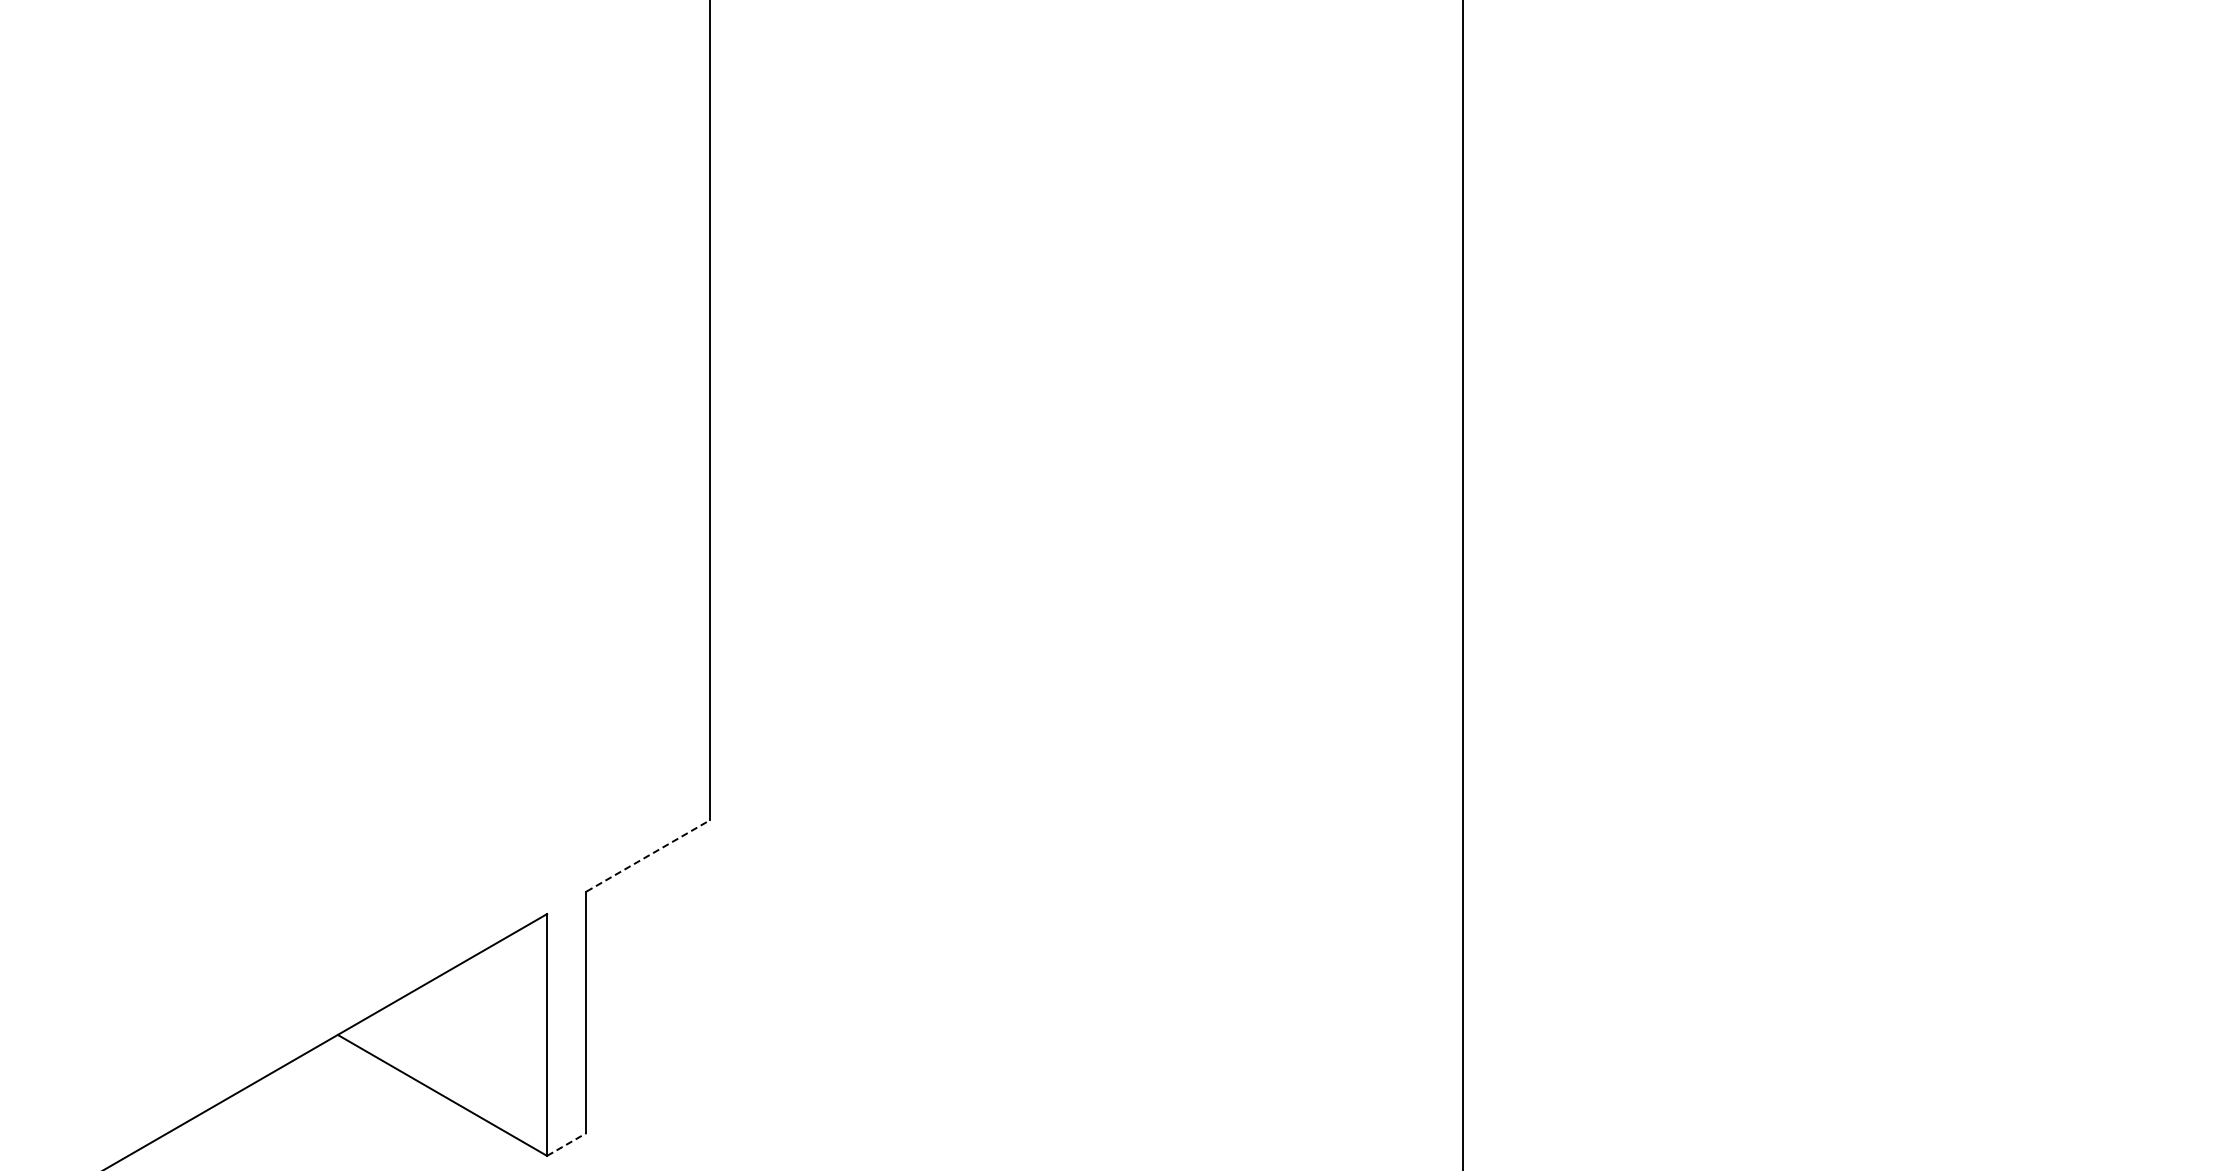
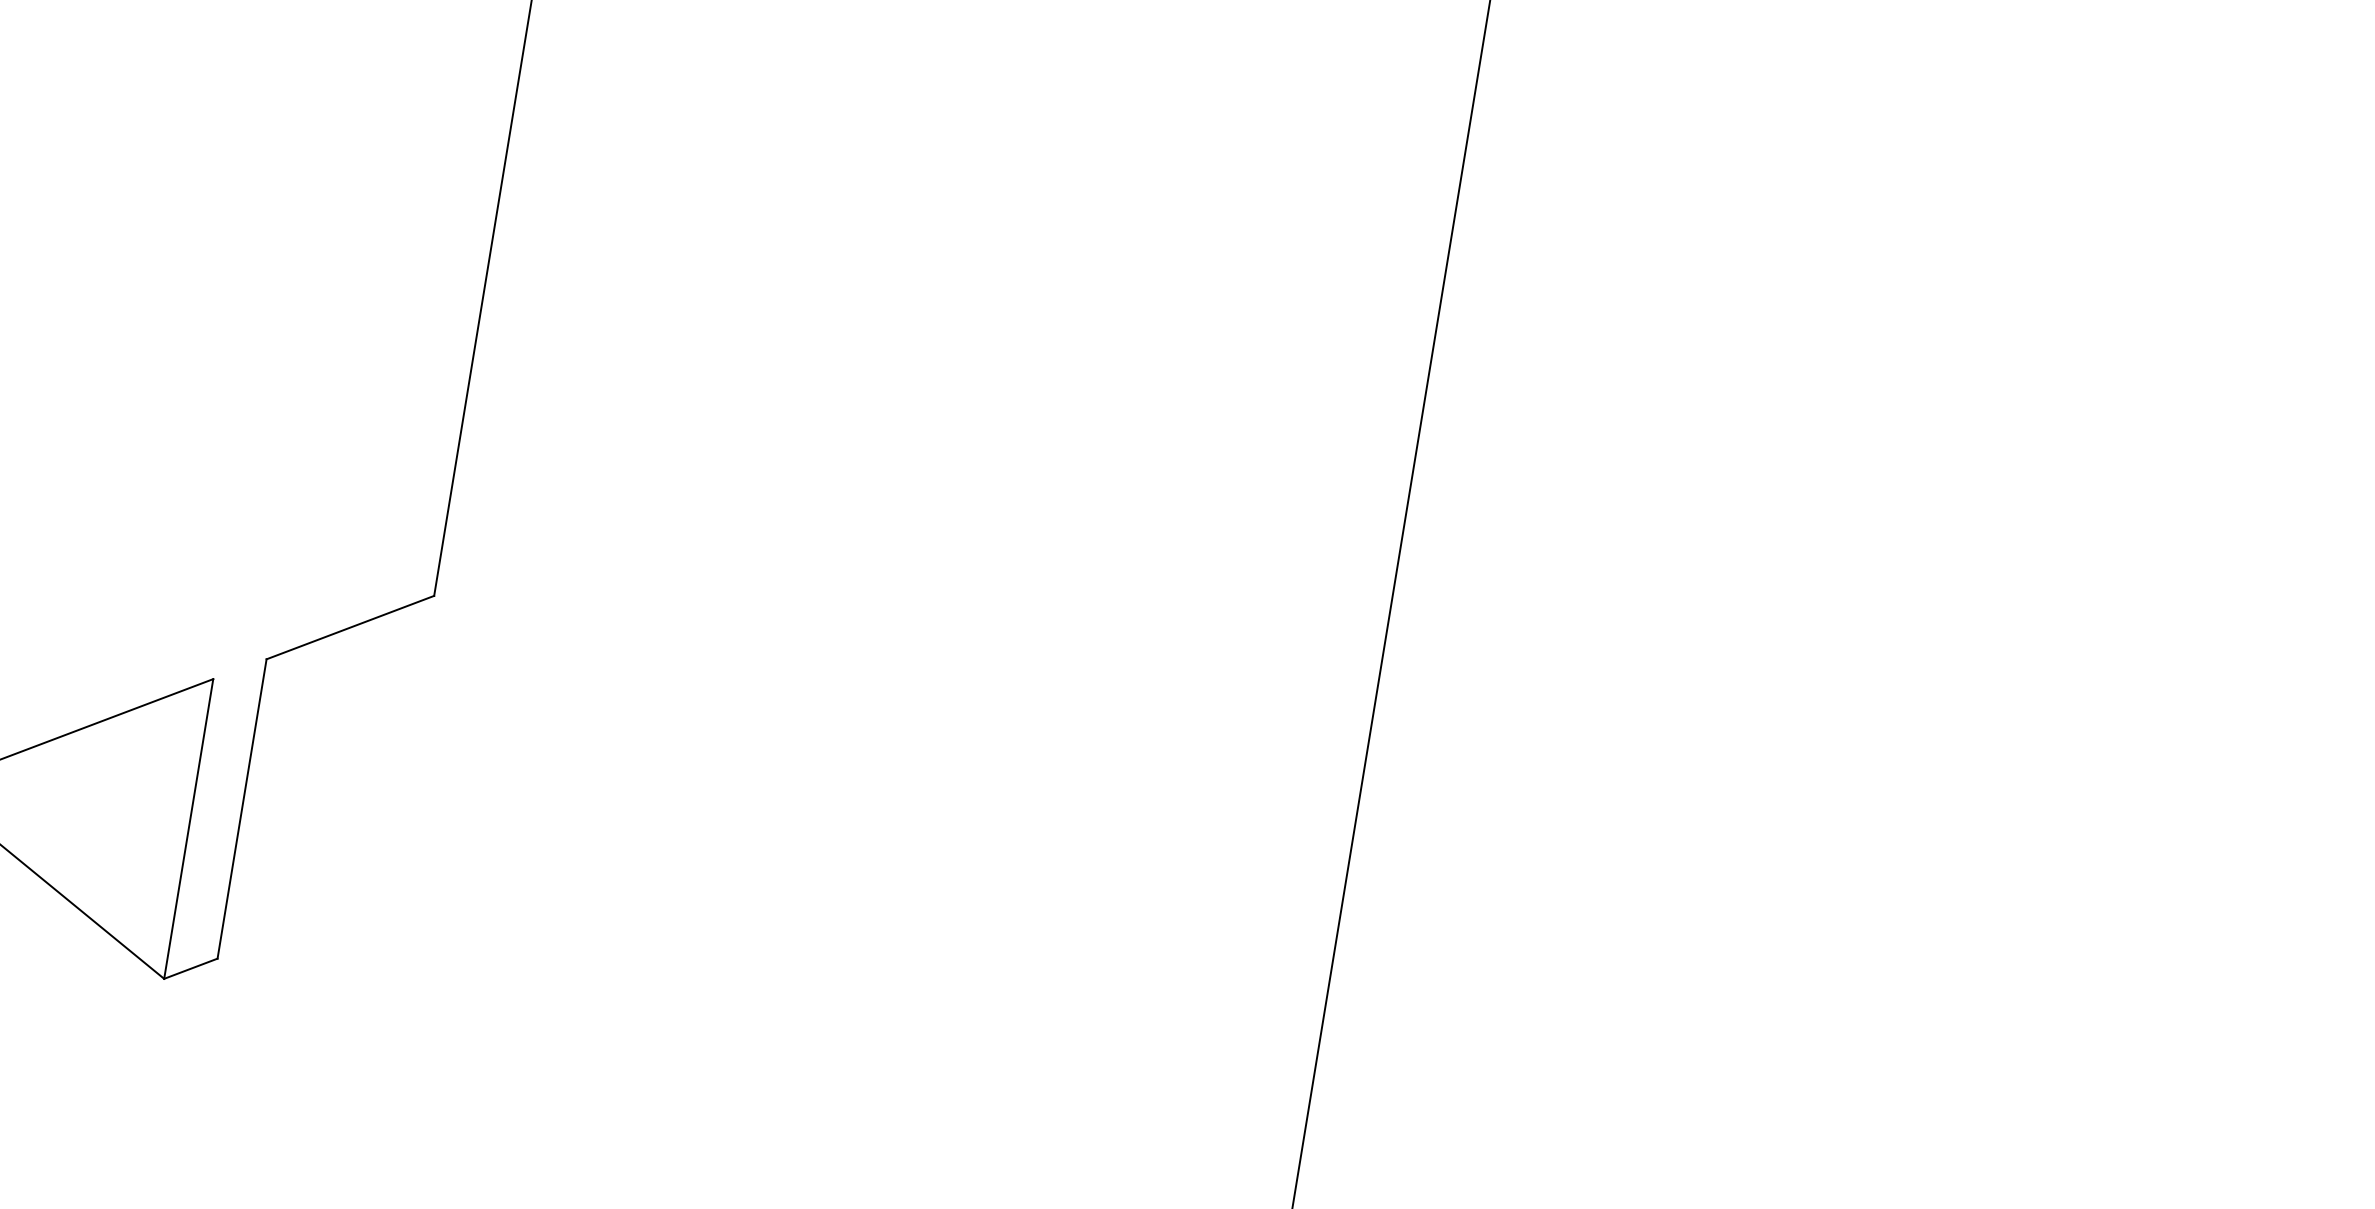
line: (648, 855) -> (350, 627), dashed -> solid
line: (566, 1144) -> (190, 968), dashed -> solid

